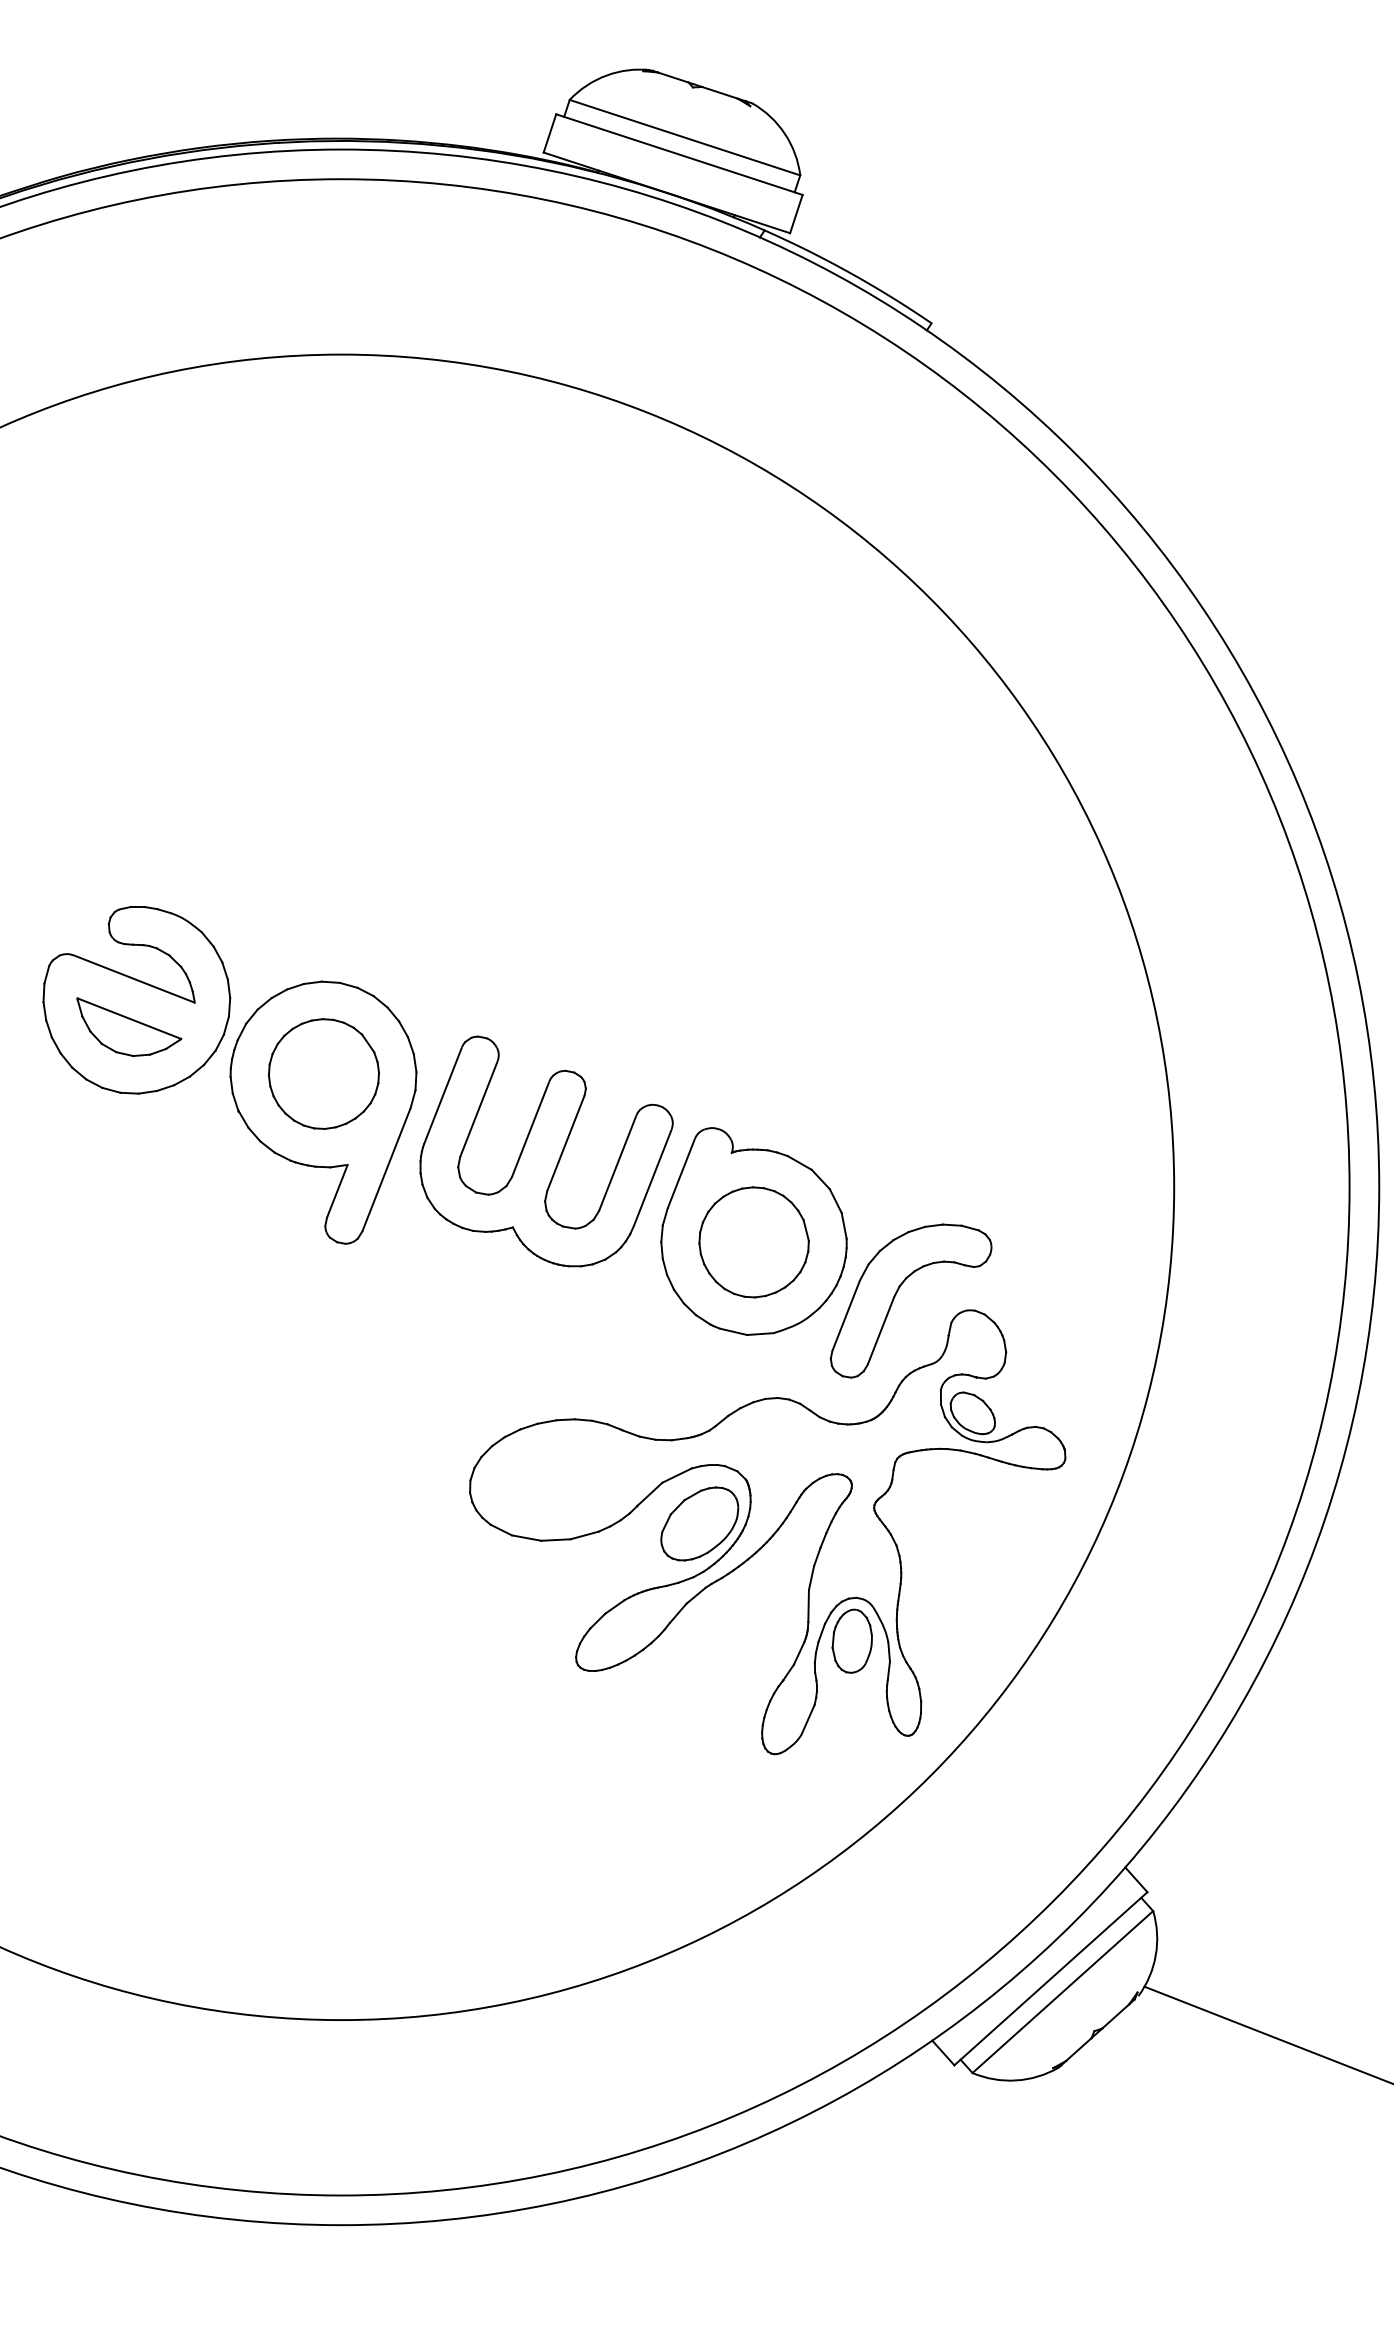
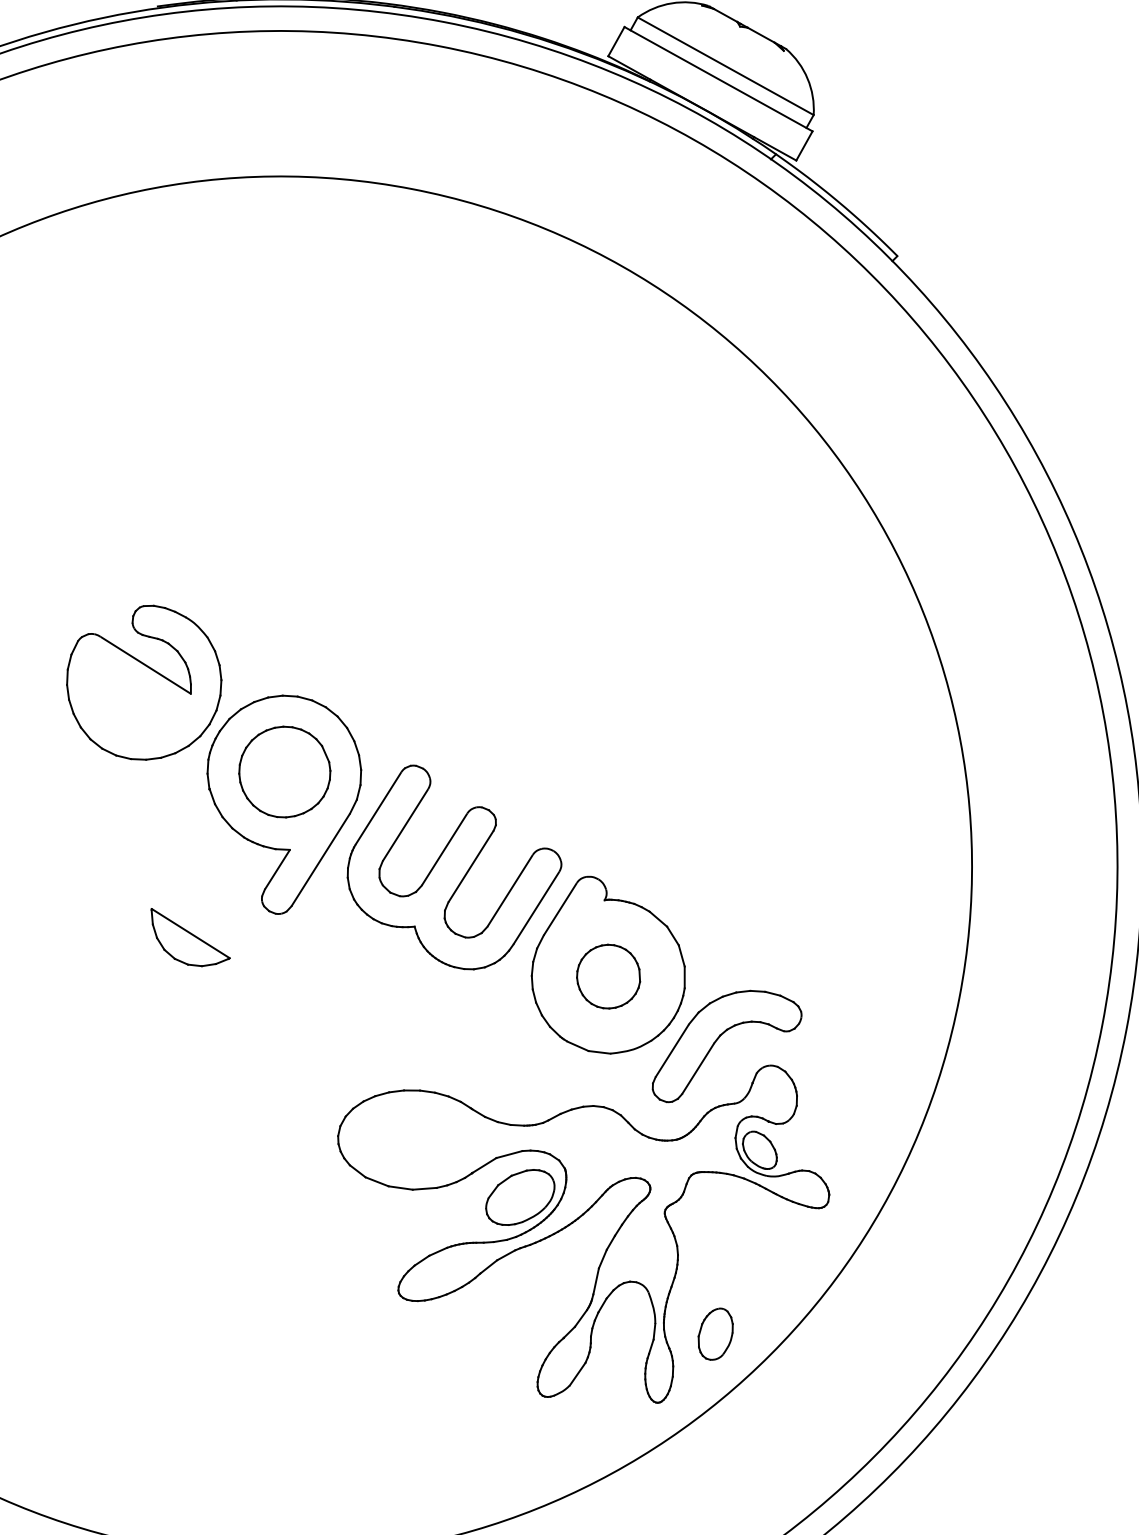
part: (129, 1026) -> (189, 940), moved
part: (753, 1242) -> (608, 976), size x0.7
part: (851, 1640) -> (715, 1333), moved

